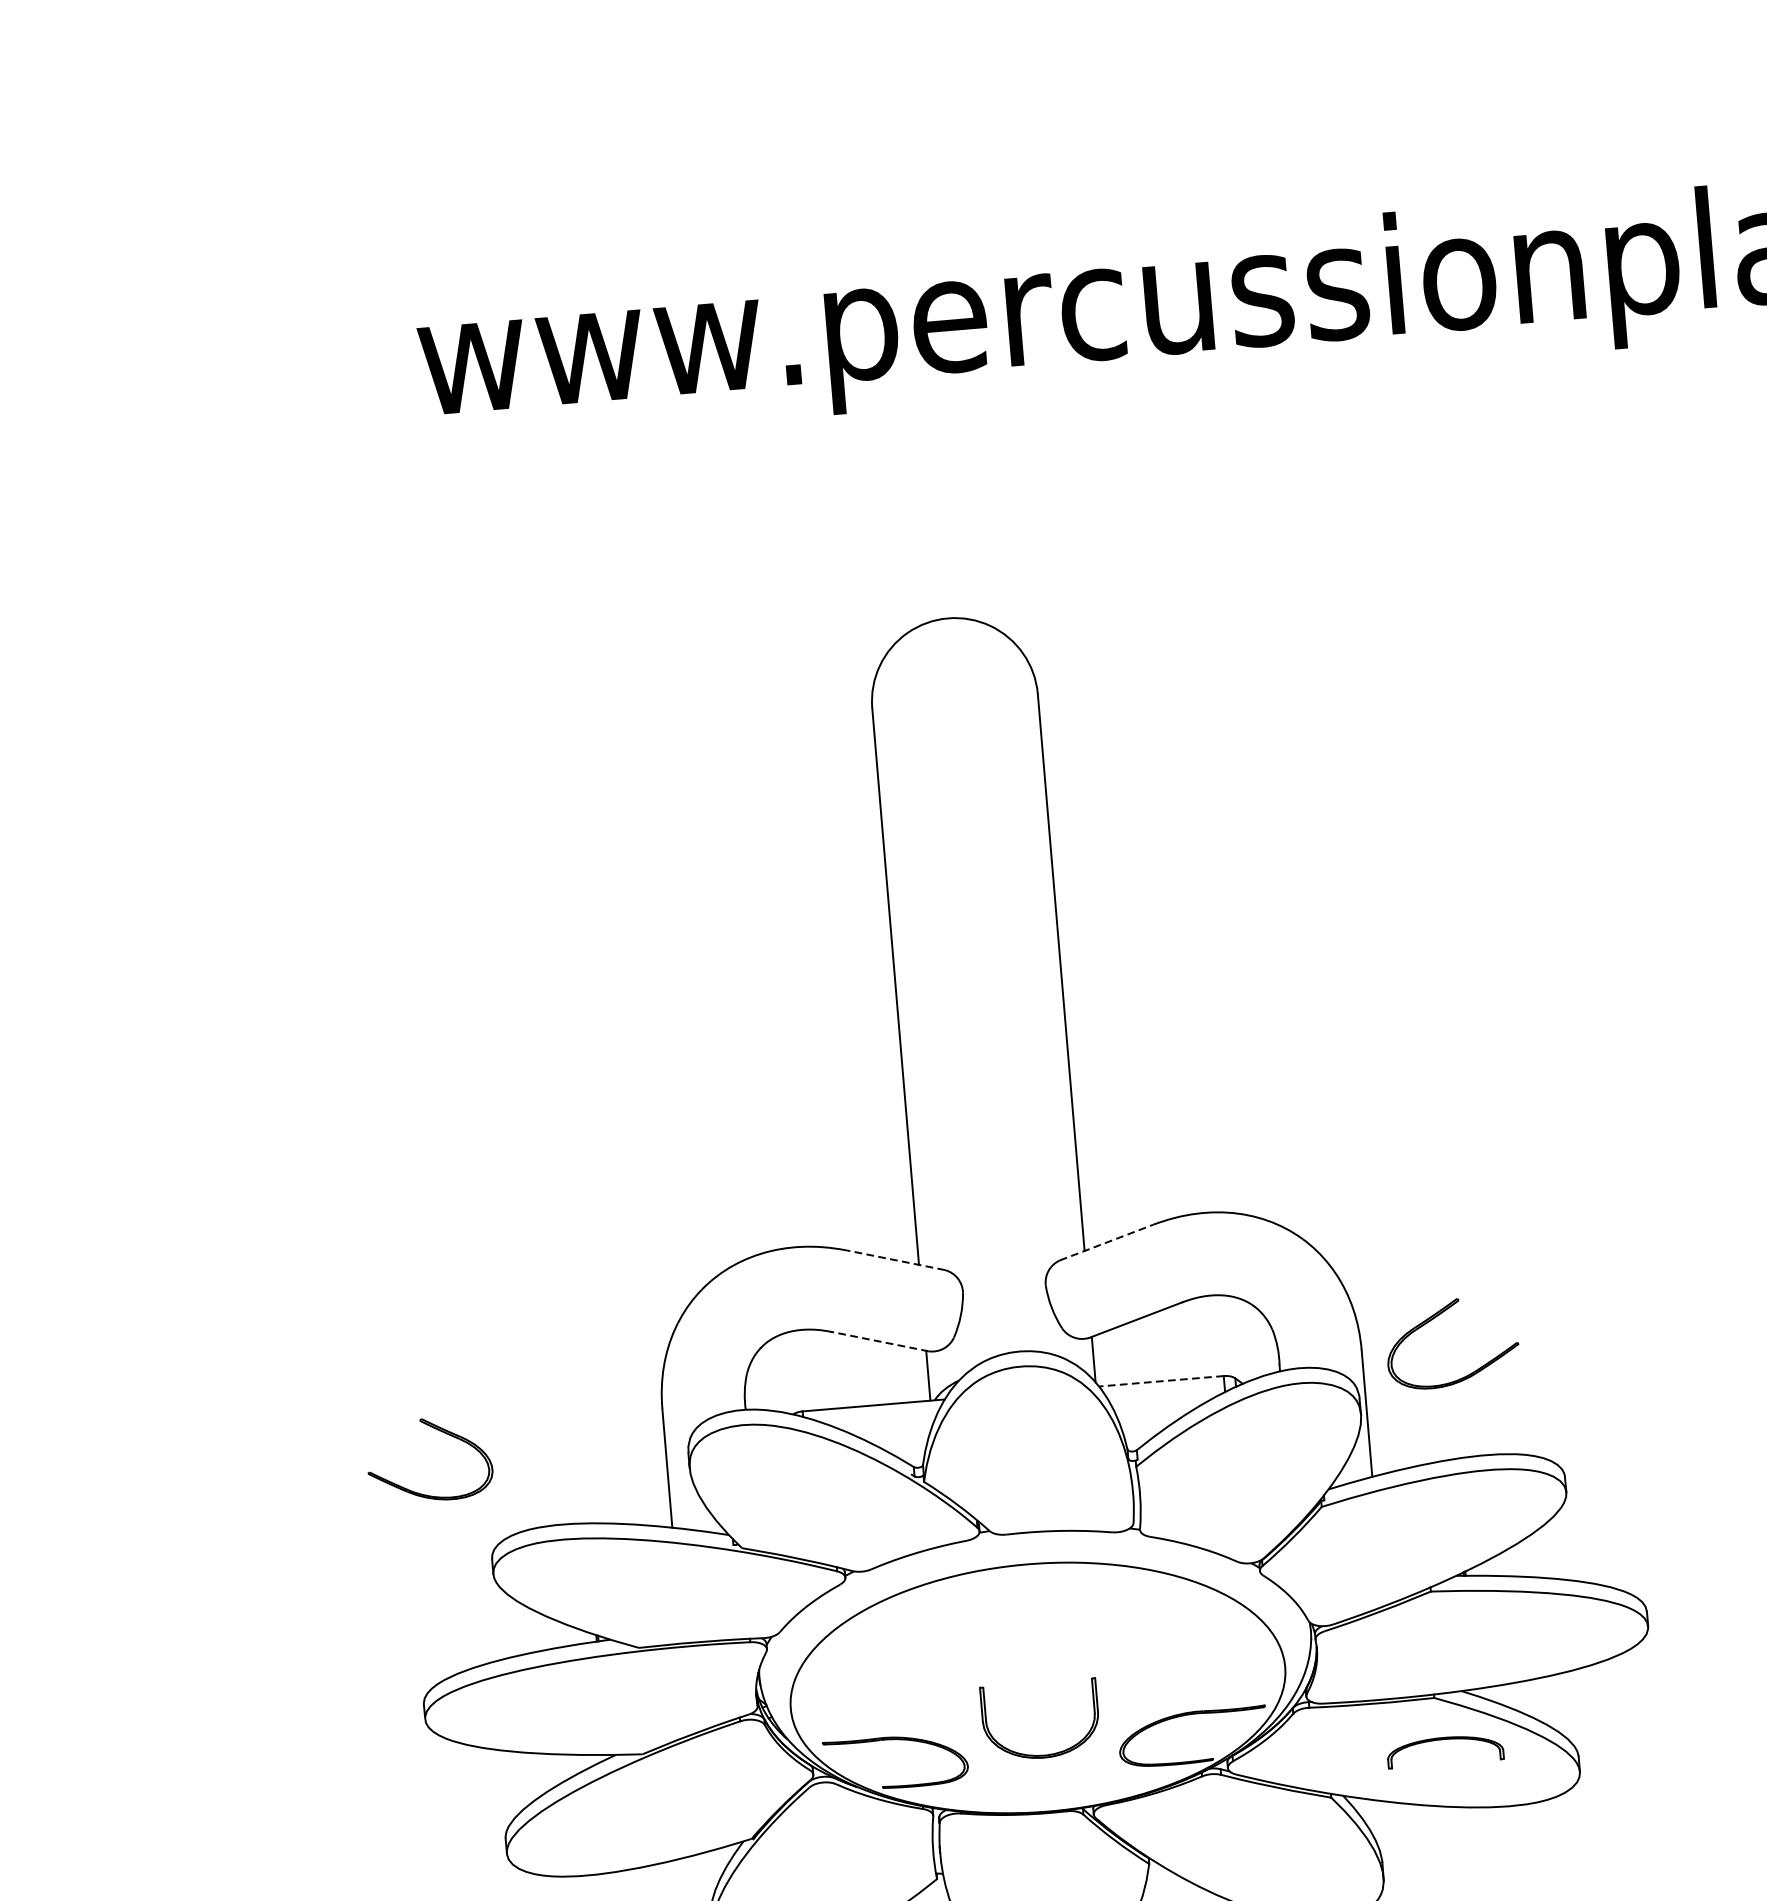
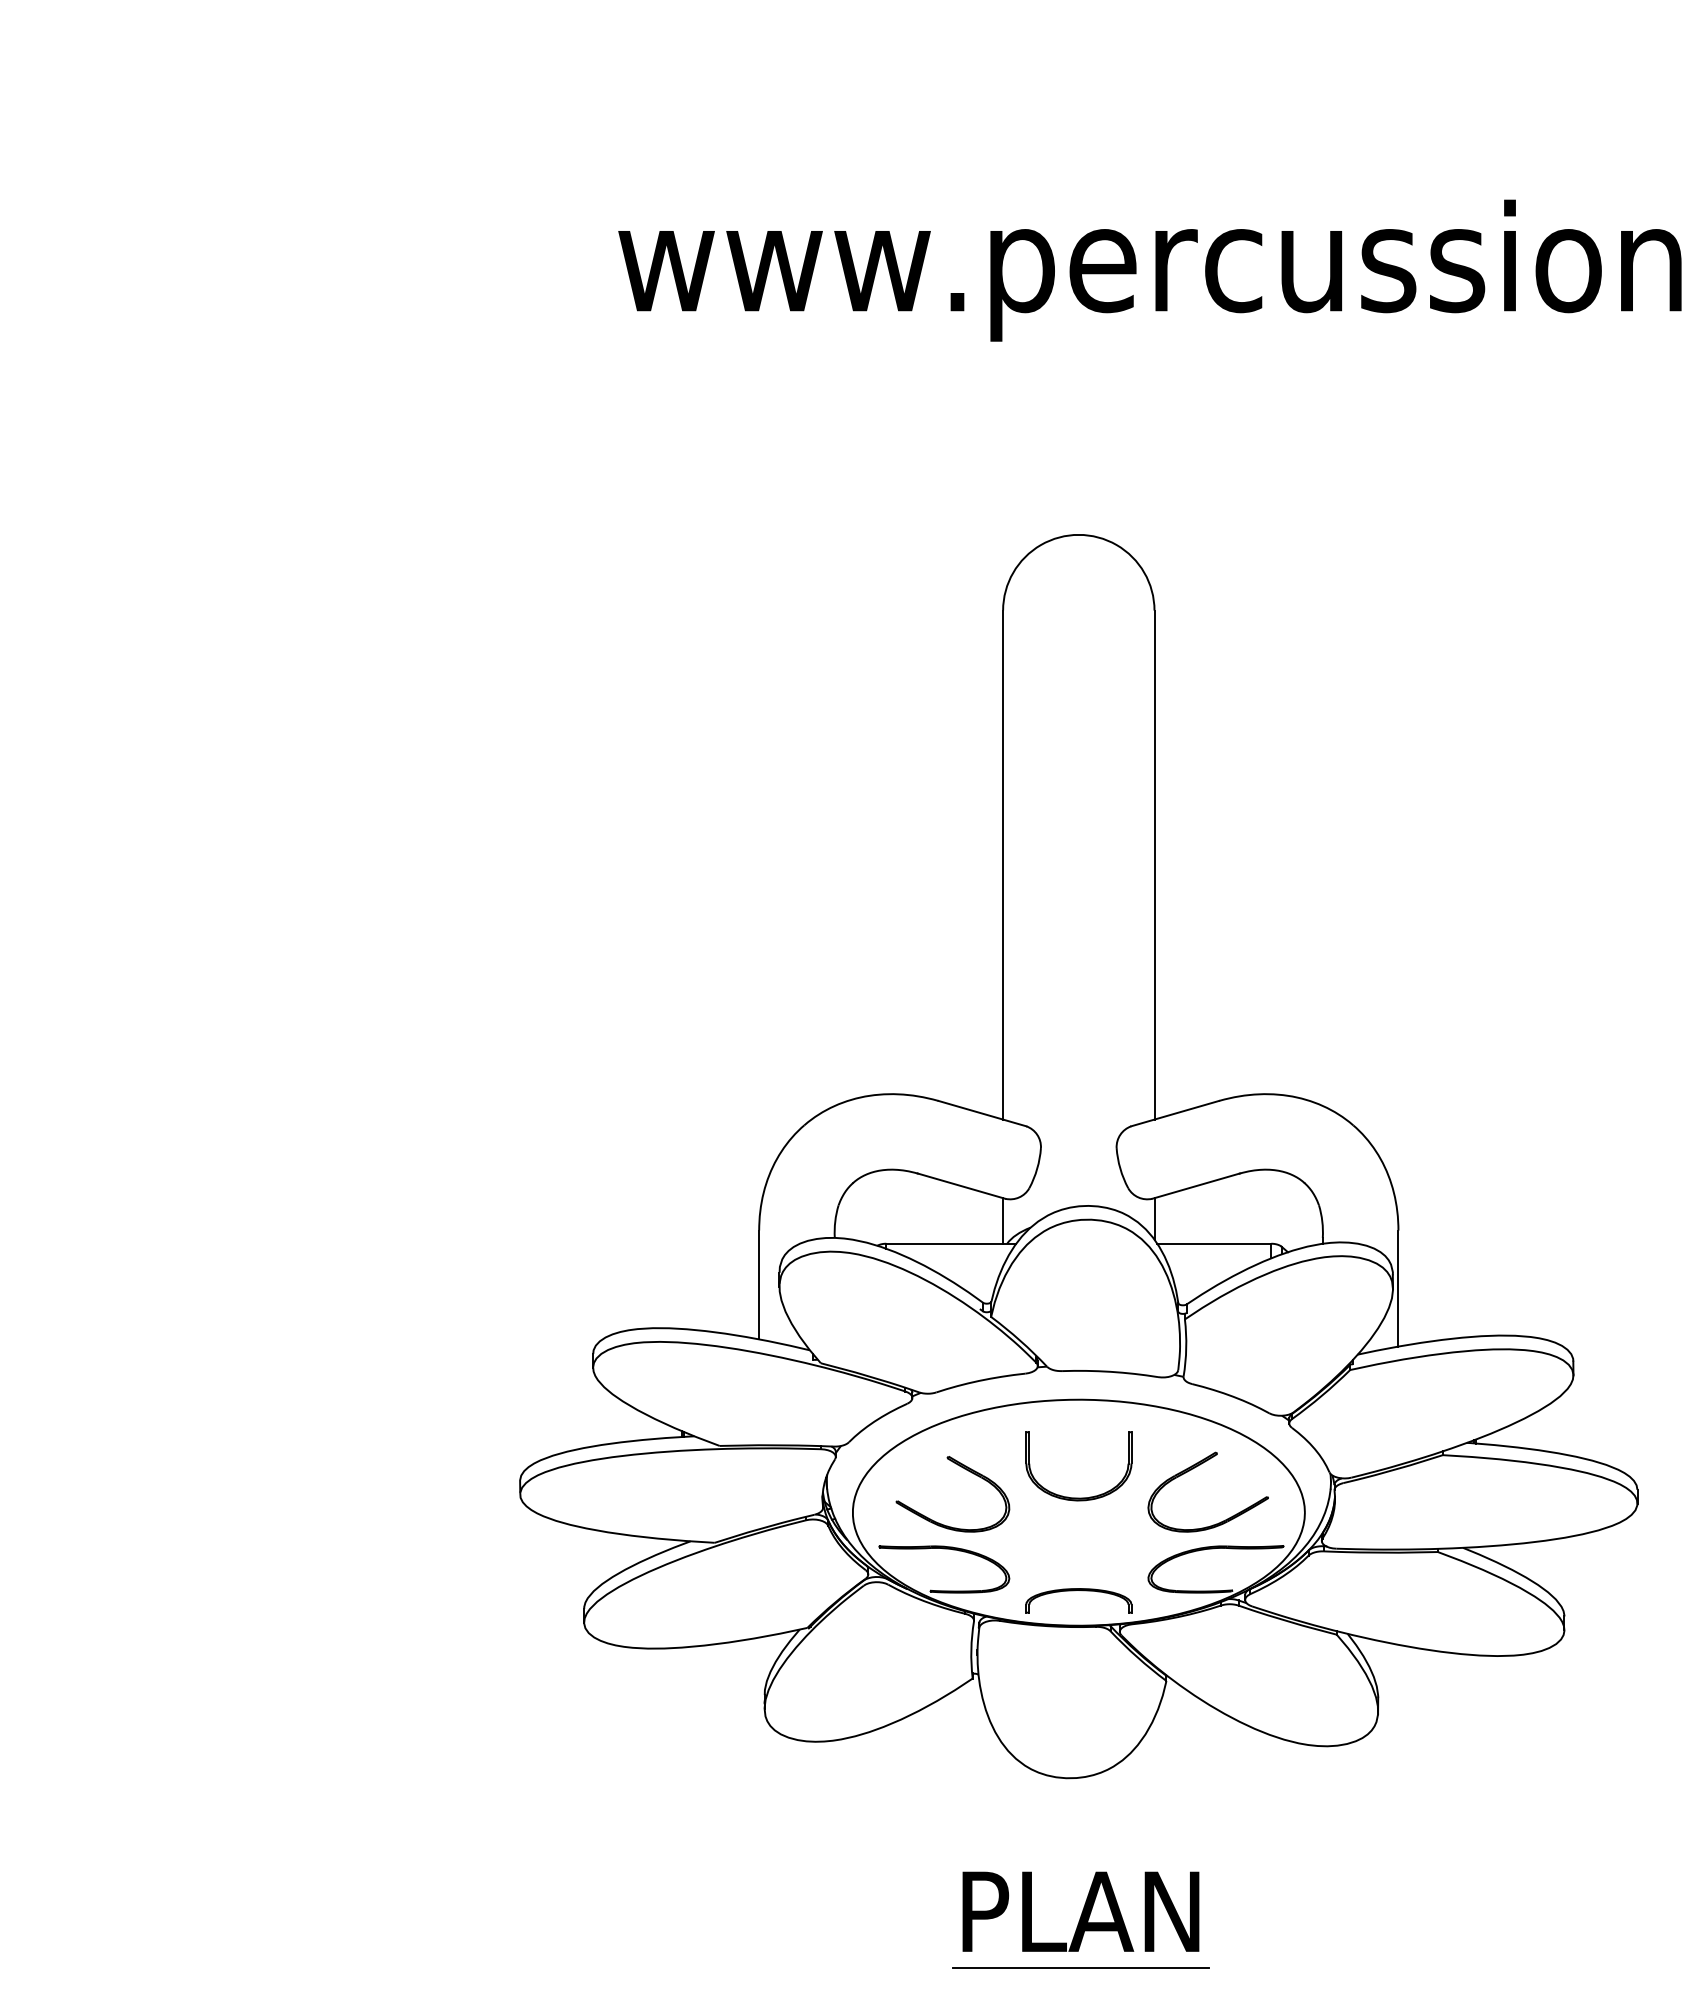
line: (1107, 1242) -> (1175, 1113), dashed -> solid
line: (895, 1260) -> (982, 1113), dashed -> solid
part: (1434, 1319) -> (1193, 1469), moved
line: (879, 1341) -> (961, 1186), dashed -> solid
line: (1160, 1381) -> (1213, 1243), dashed -> solid
part: (439, 1431) -> (964, 1469), moved
part: (1439, 1741) -> (1074, 1591), moved
part: (1043, 1754) -> (1078, 1497), moved

